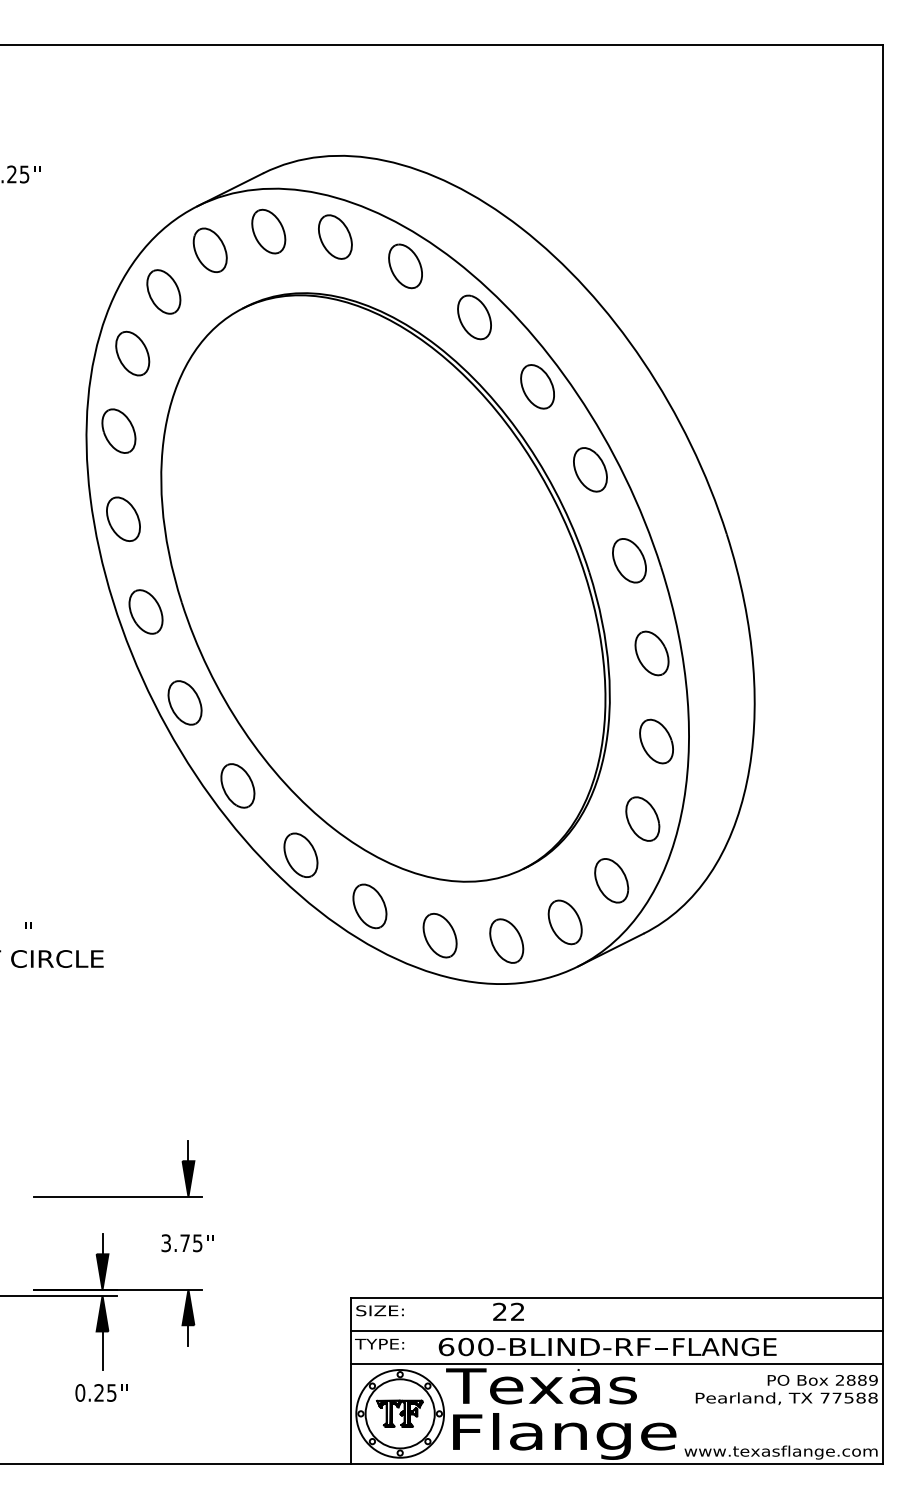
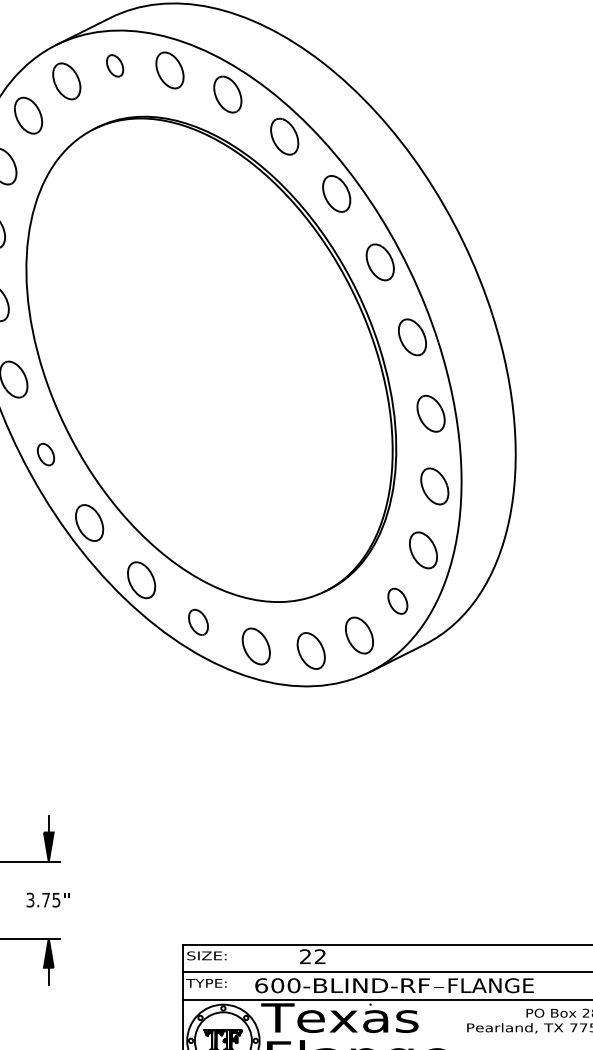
part: (268, 231) -> (114, 65), size x0.6
part: (184, 702) -> (45, 454), size x0.6
part: (611, 880) -> (397, 601), size x0.7
part: (369, 906) -> (198, 622), size x0.7

